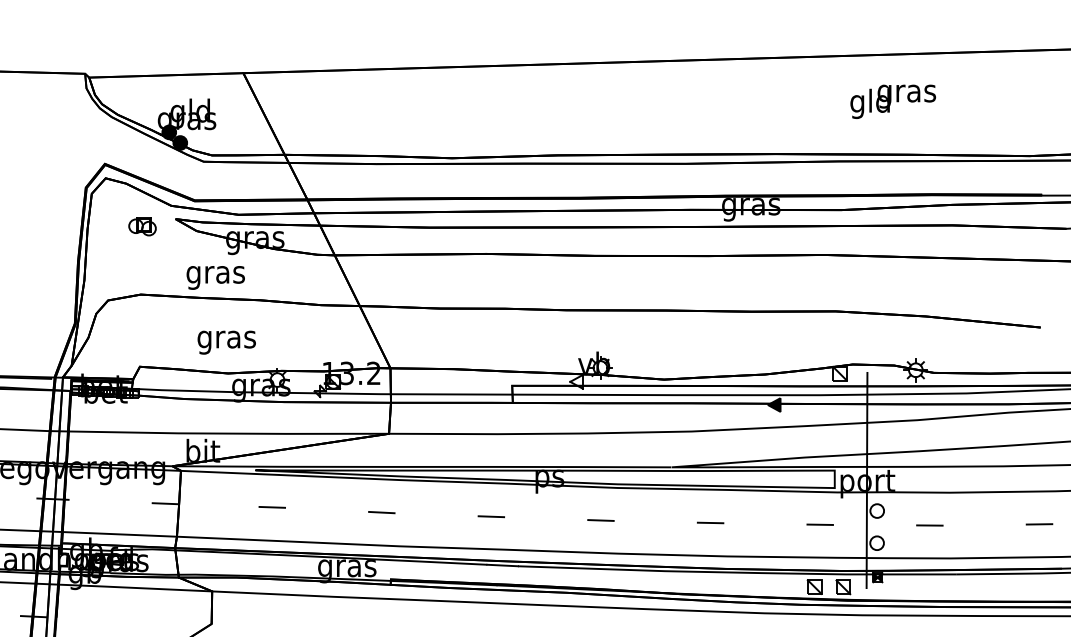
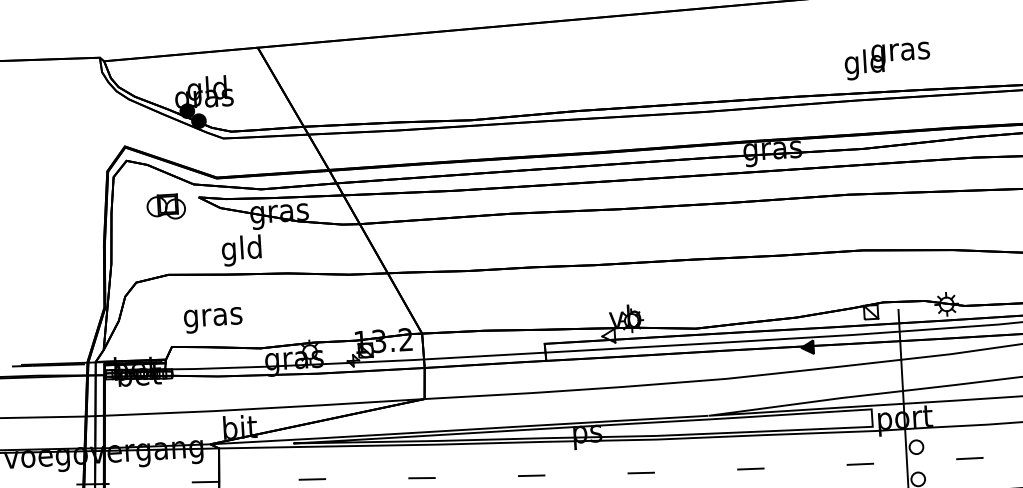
text: (893, 101) -> (887, 60), moved
part: (142, 226) -> (166, 206), size x1.4
text: (215, 274) -> (241, 250), gras -> gld
text: (226, 342) -> (212, 320), moved

